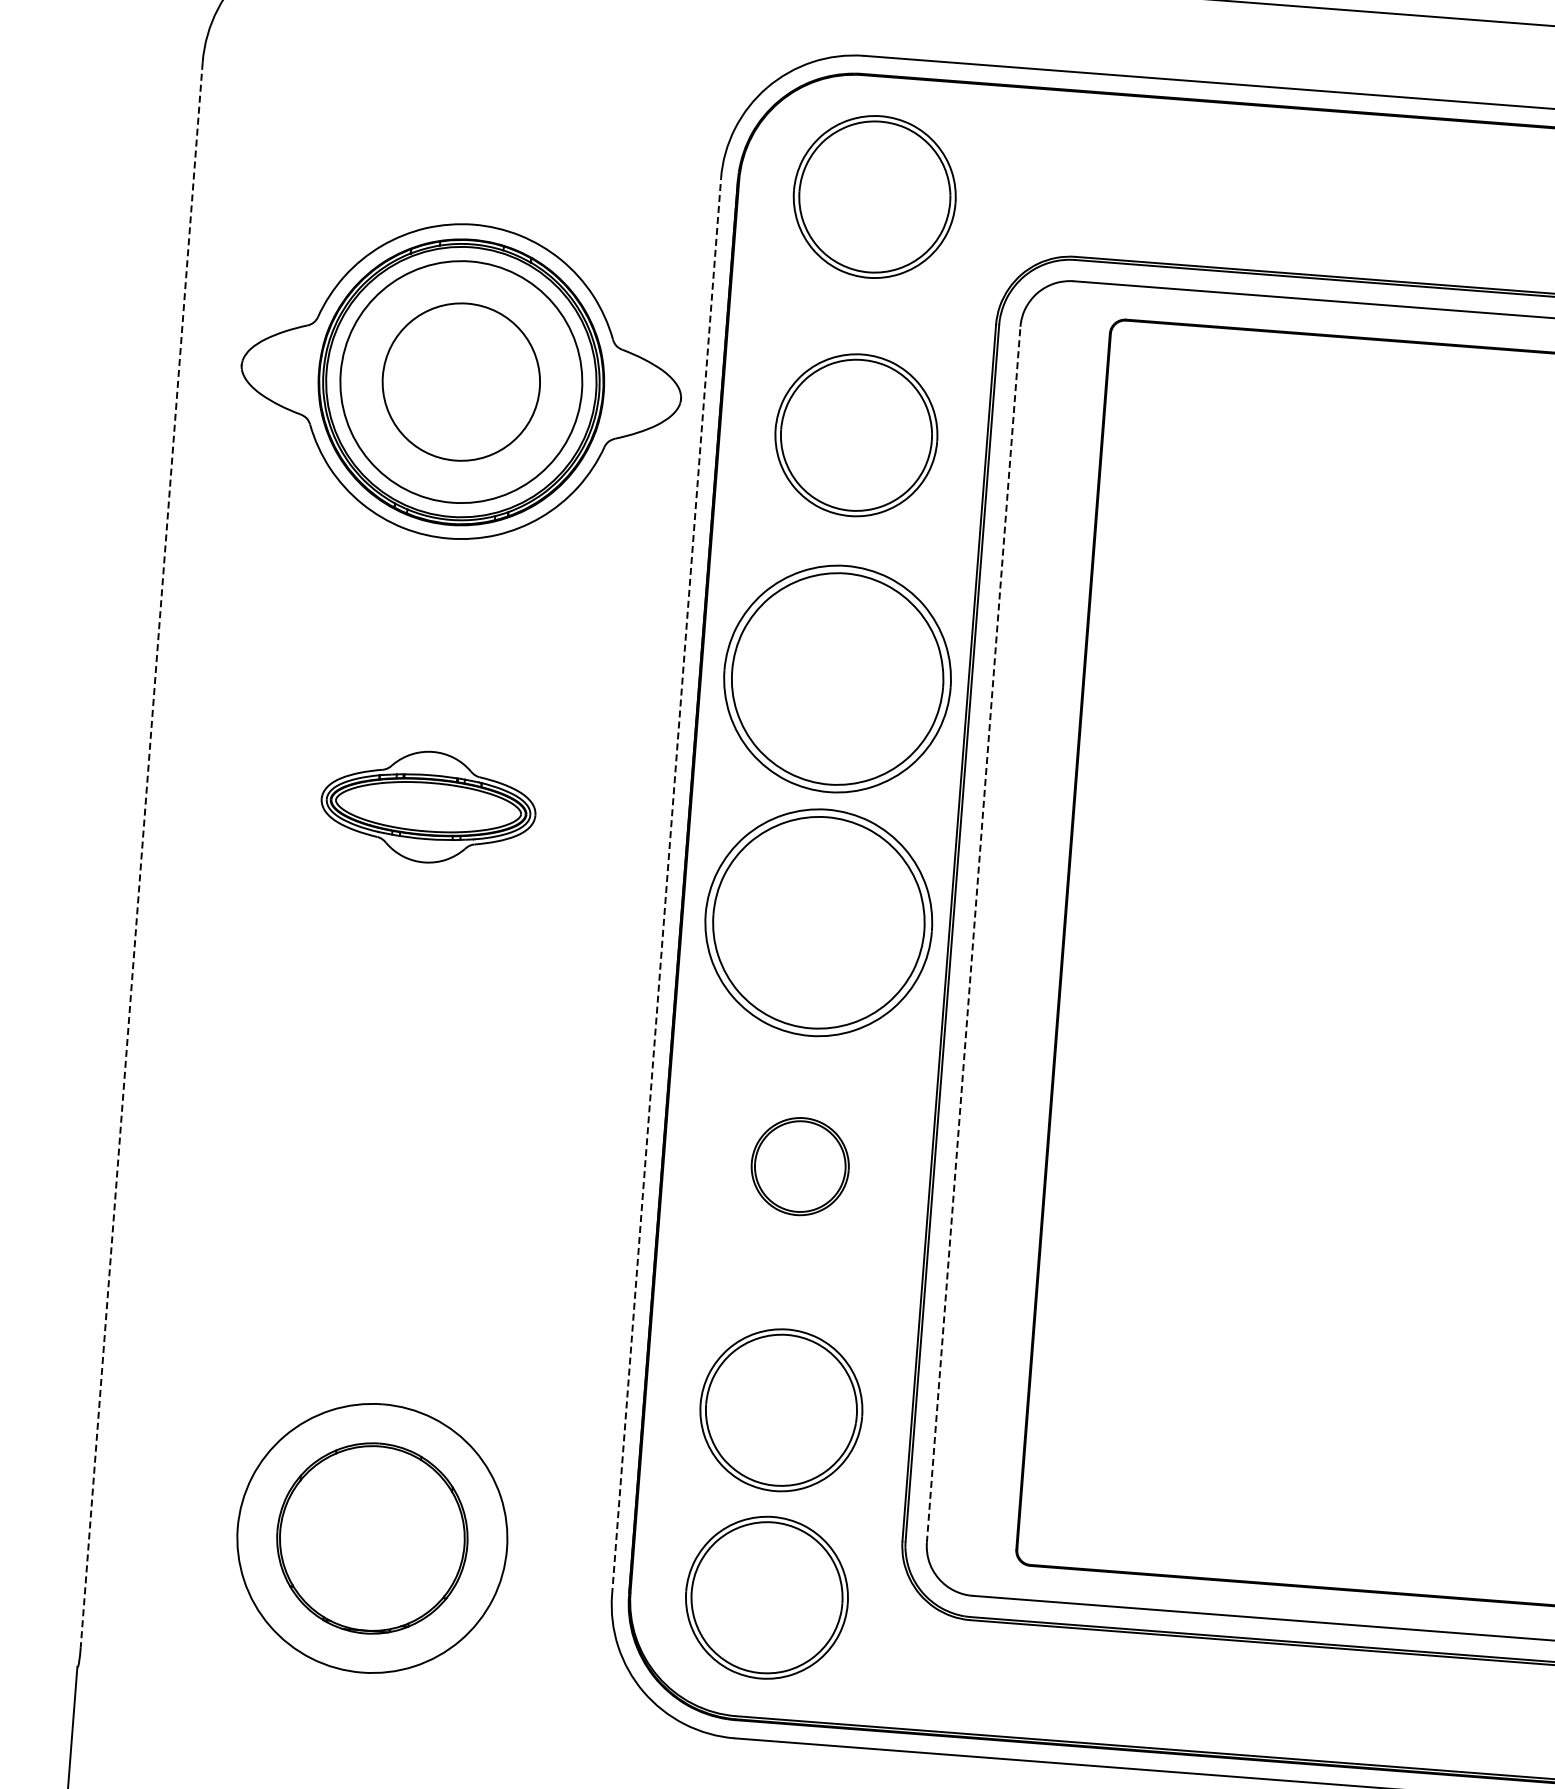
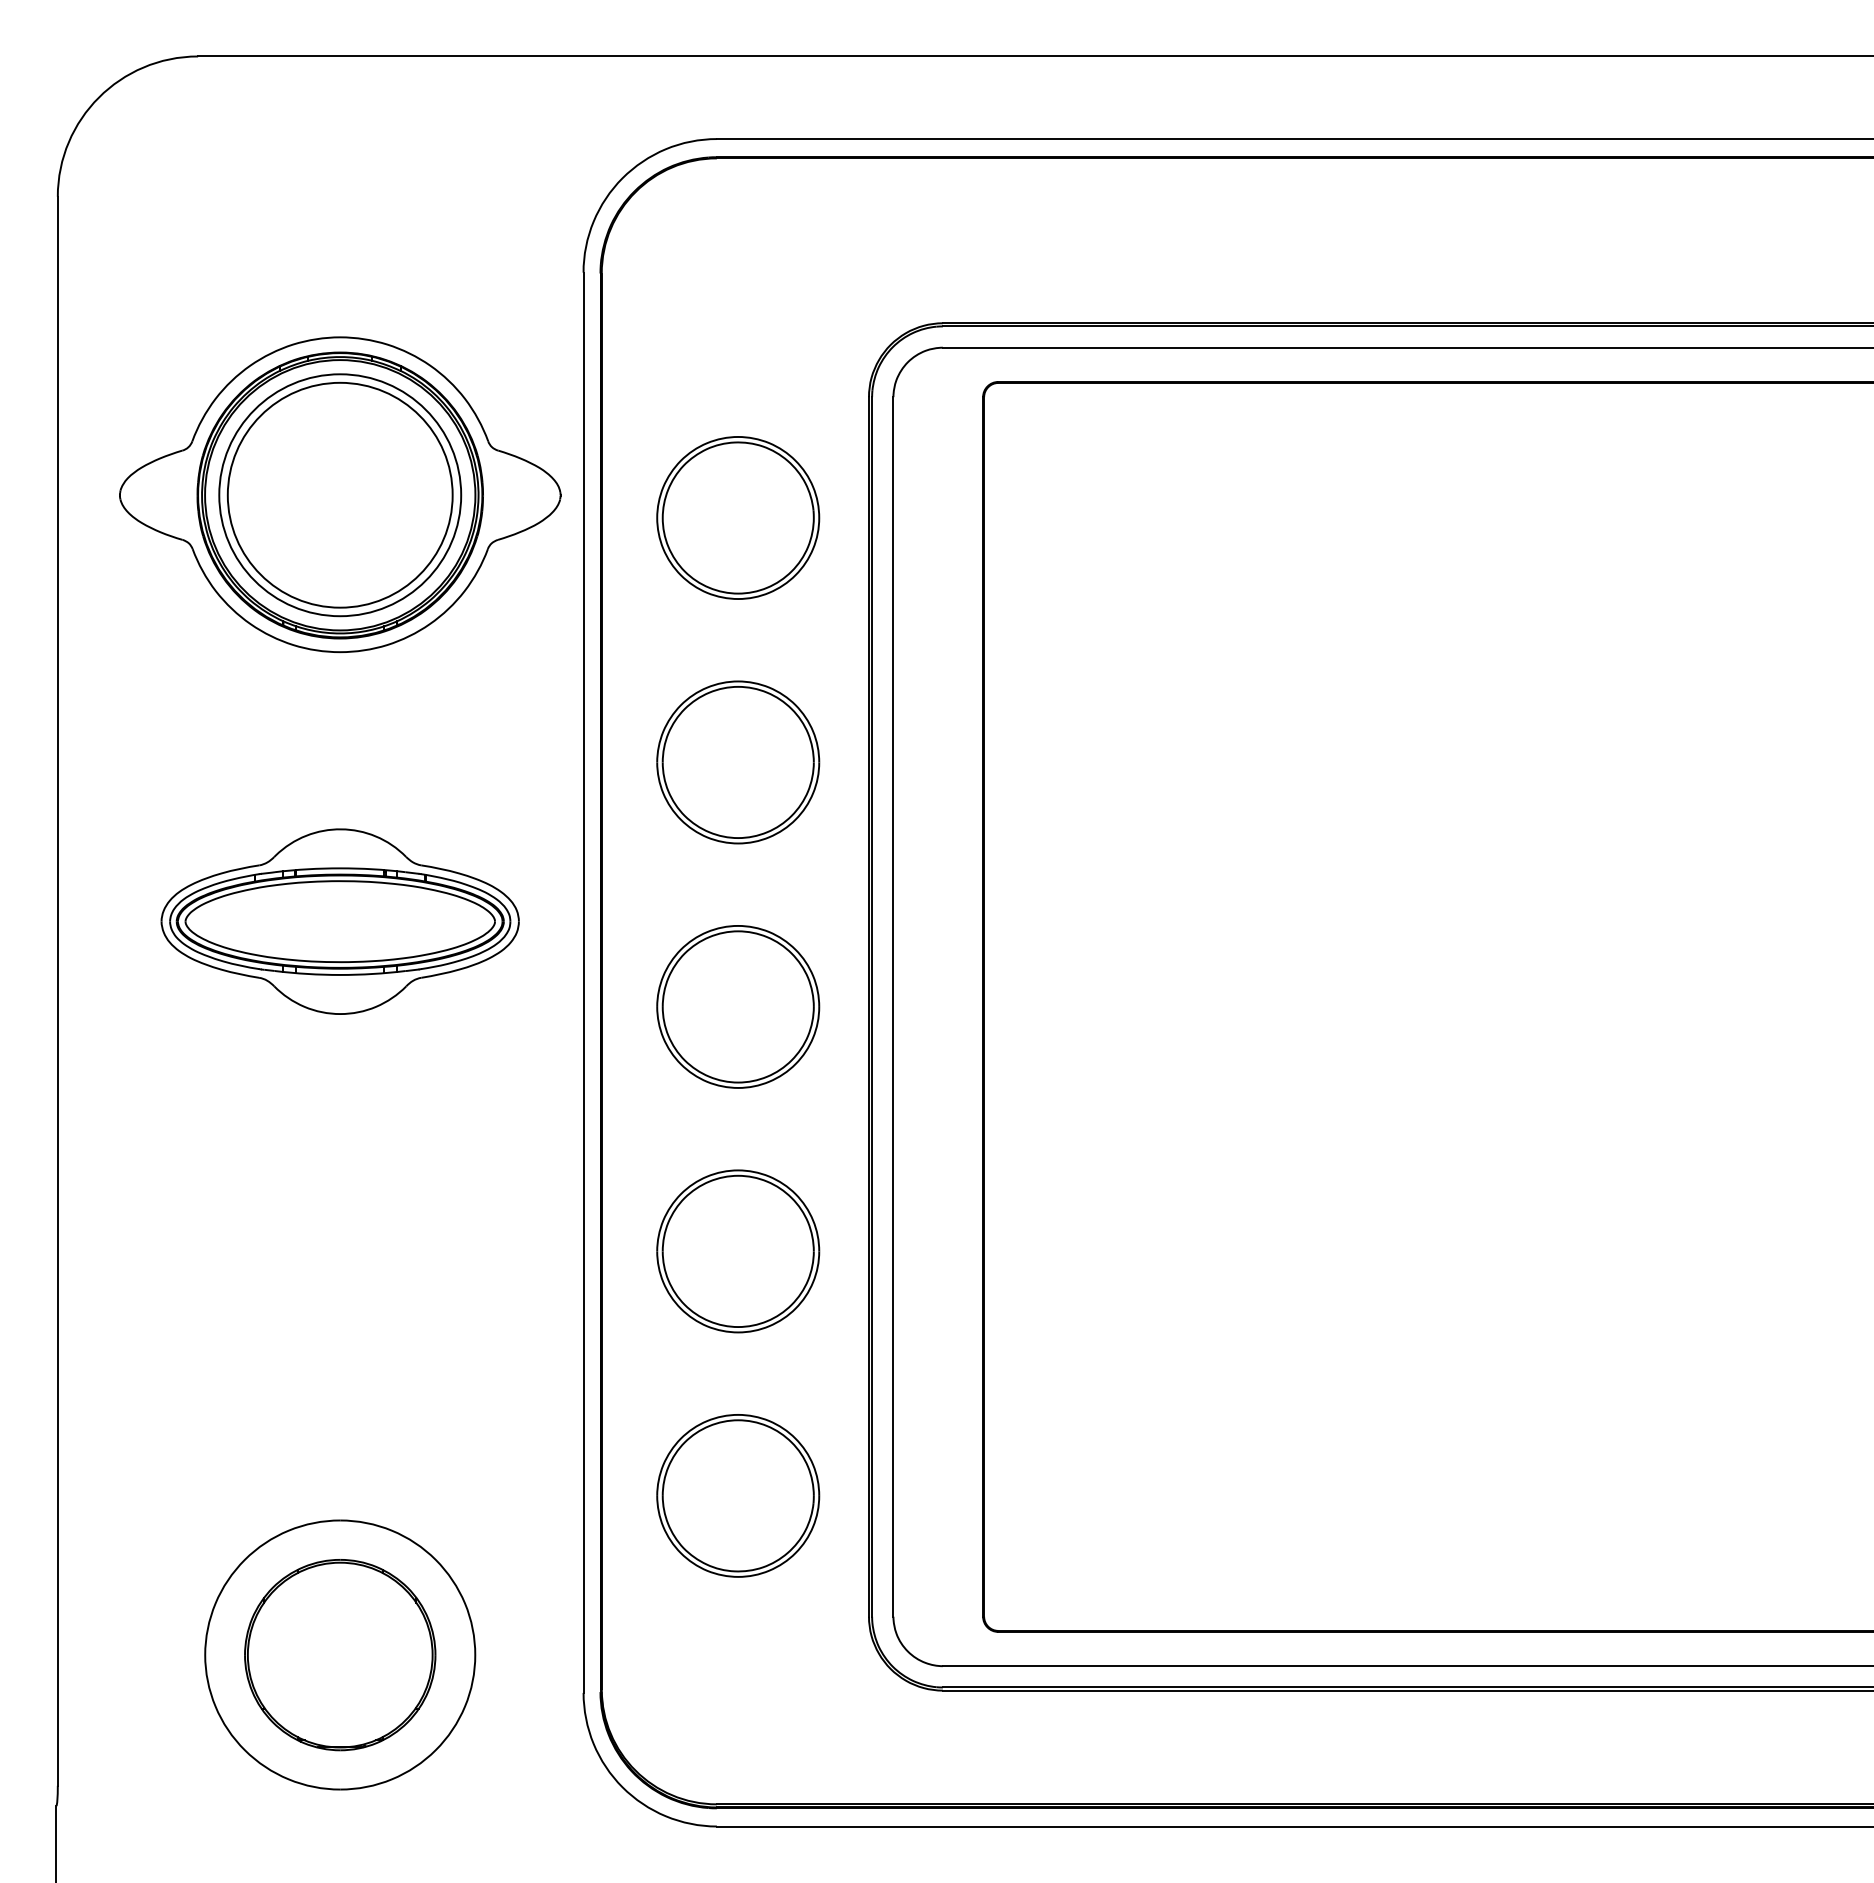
part: (875, 196) -> (738, 278), removed
circle: (460, 381) -> (339, 494), size x1.43
part: (837, 679) -> (738, 762), size x0.71
part: (427, 807) -> (339, 921), size x1.67
line: (141, 855) -> (57, 991), dashed -> solid
line: (666, 886) -> (583, 982), dashed -> solid
part: (819, 922) -> (738, 1006), size x0.71
line: (973, 934) -> (893, 1006), dashed -> solid
part: (800, 1166) -> (738, 1251), size x1.67
part: (767, 1597) -> (738, 1683), removed

